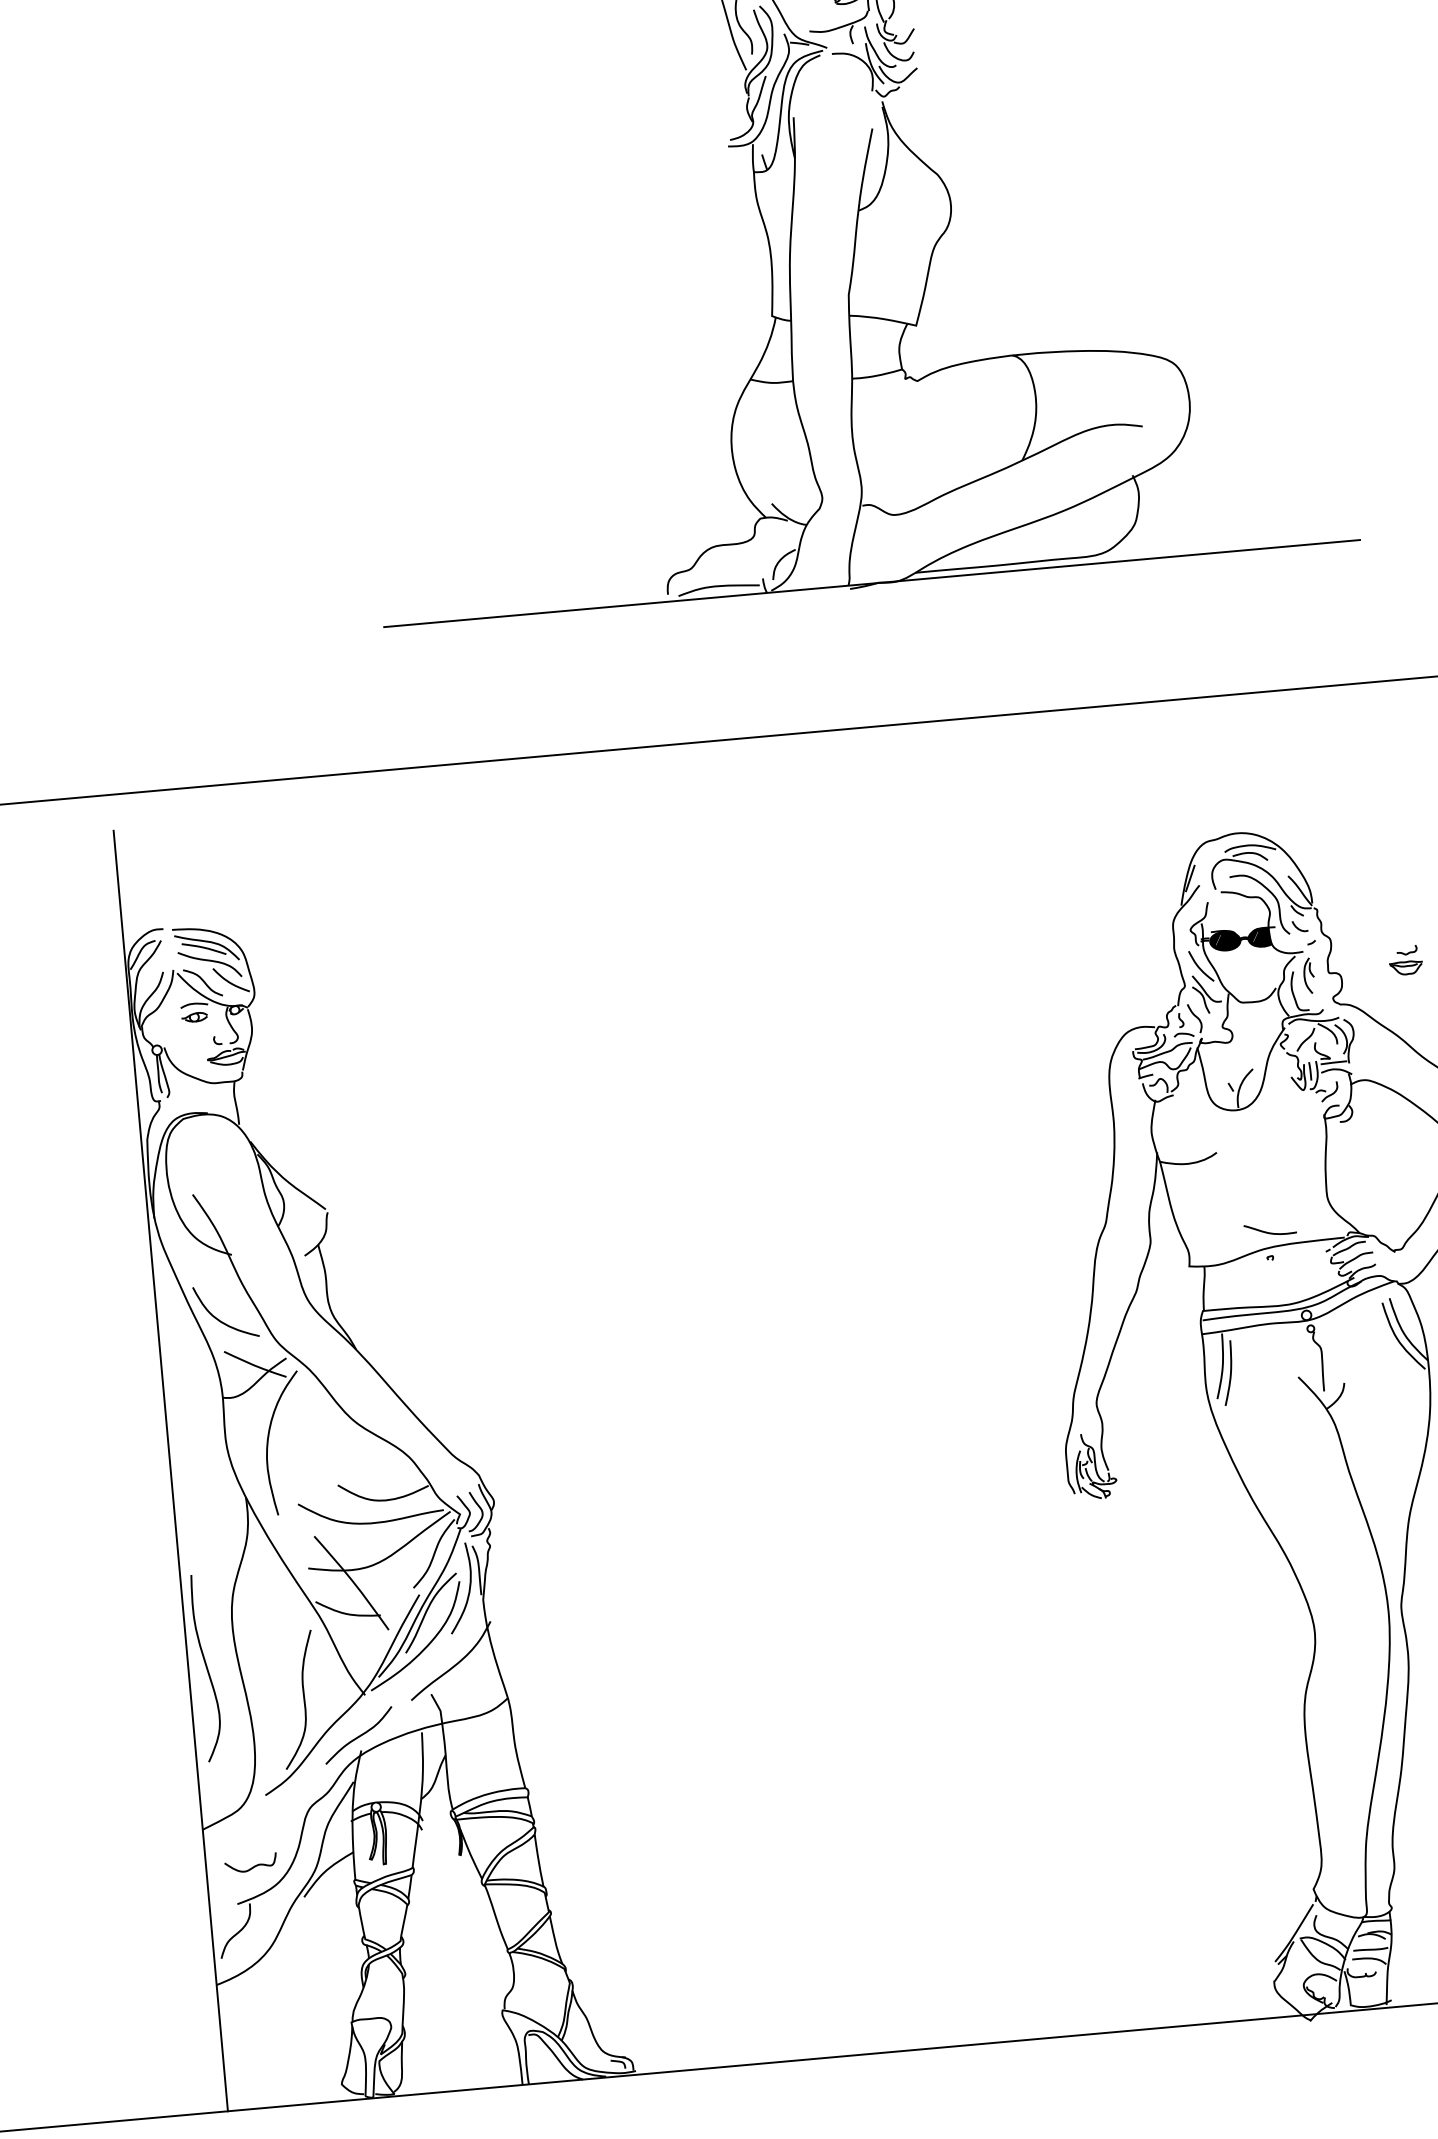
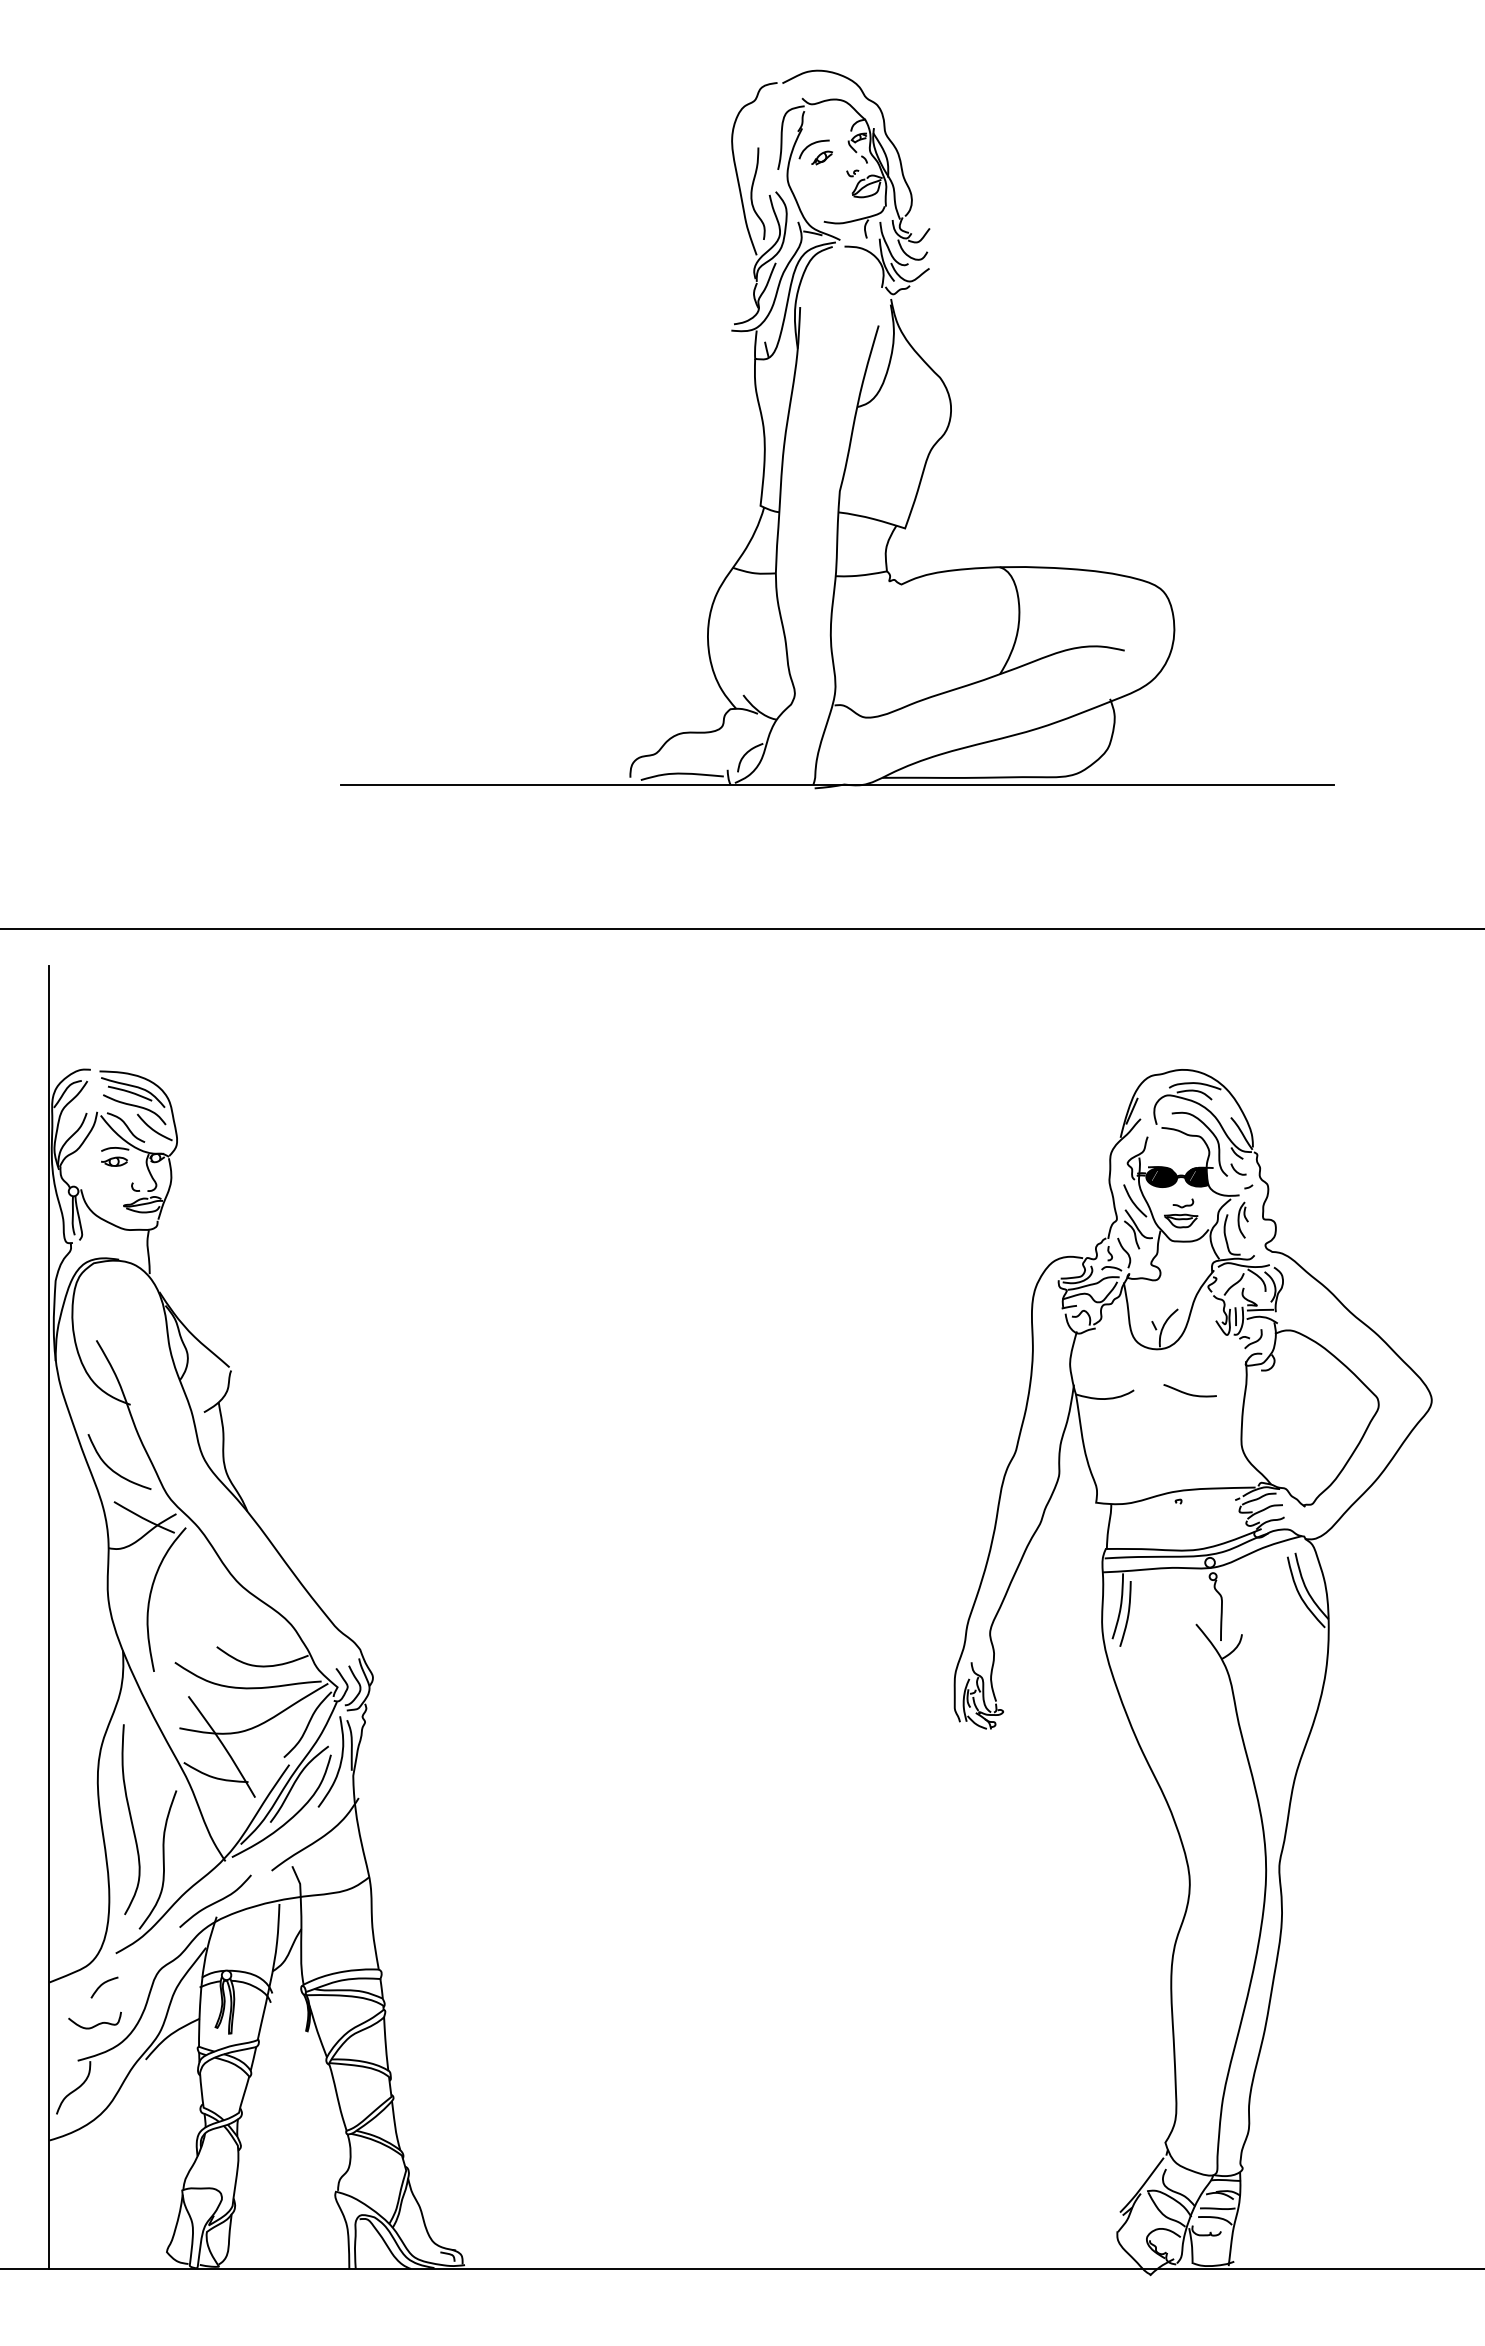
part: (1406, 960) -> (1181, 1213), moved
curve: (1269, 1232) -> (1189, 1393), moved
curve: (206, 1667) -> (130, 1819), moved
curve: (255, 1828) -> (102, 1985), added

